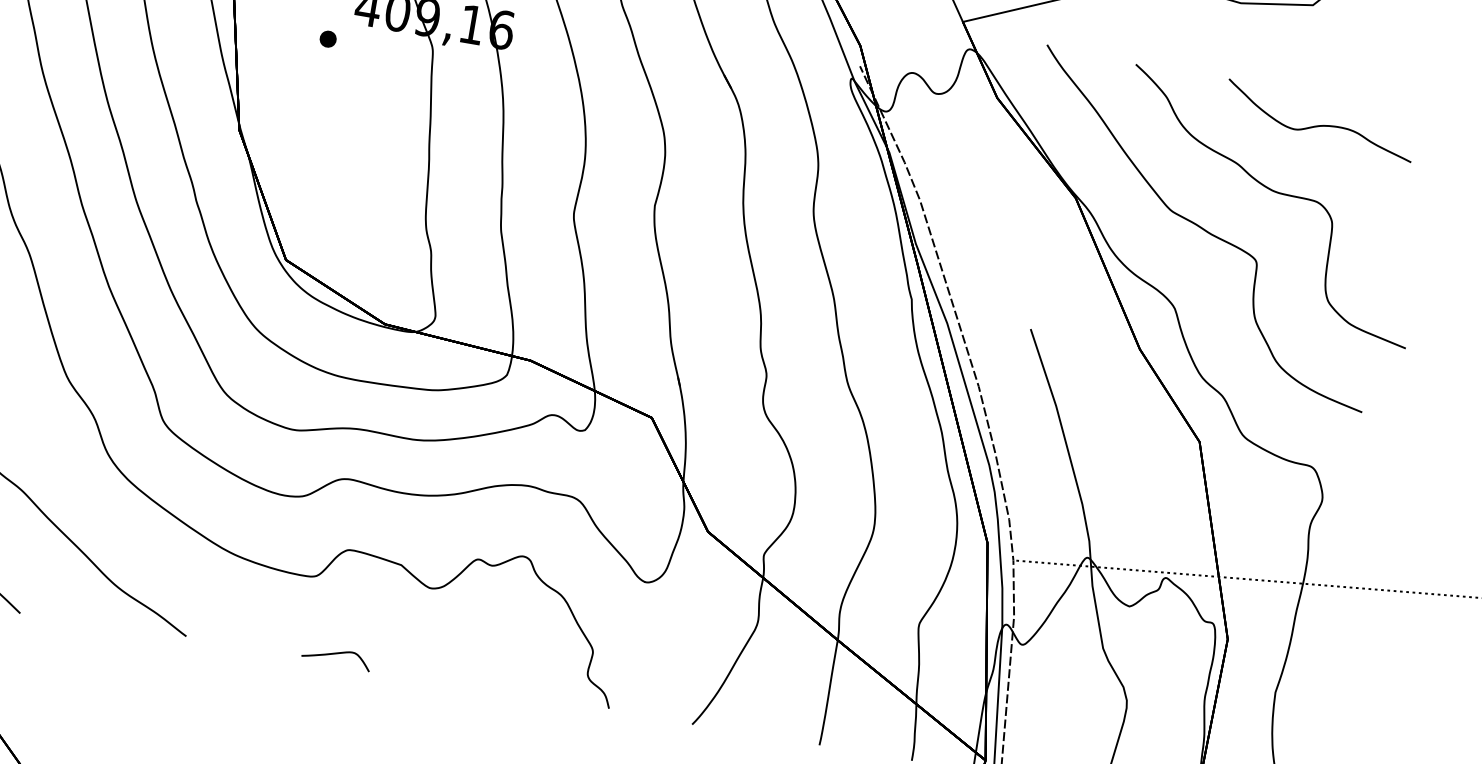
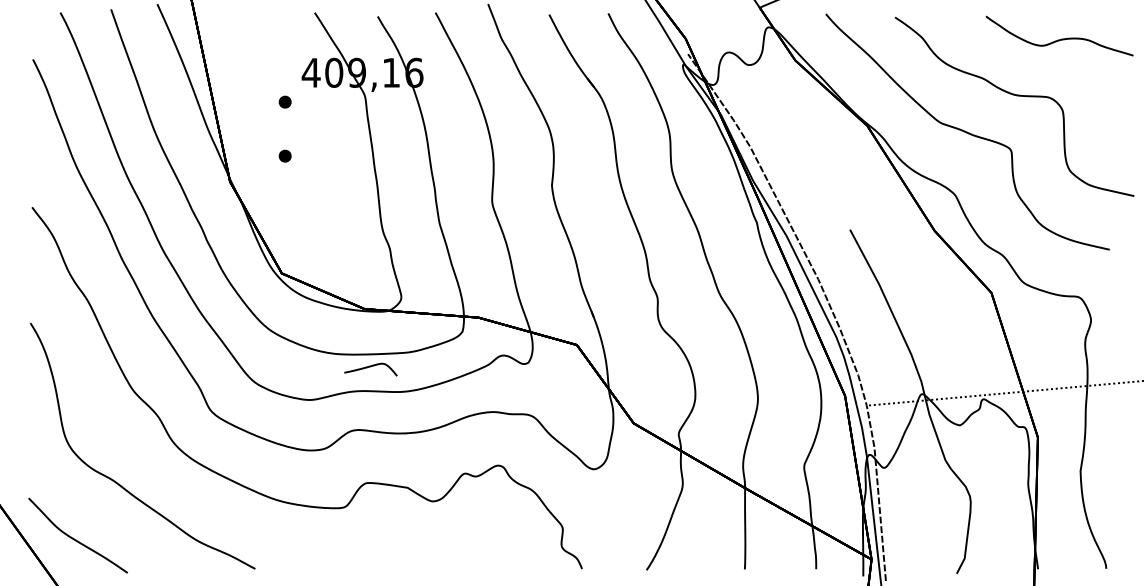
part: (315, 108) -> (284, 155), added
curve: (1321, 124) -> (1061, 38), moved
curve: (336, 654) -> (370, 367), moved

